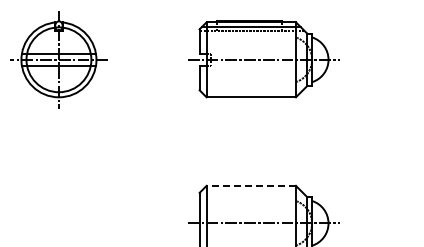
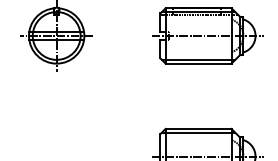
line: (251, 92) -> (198, 60), added
line: (251, 185) -> (198, 128), dashed -> solid
line: (251, 190) -> (198, 132), added

